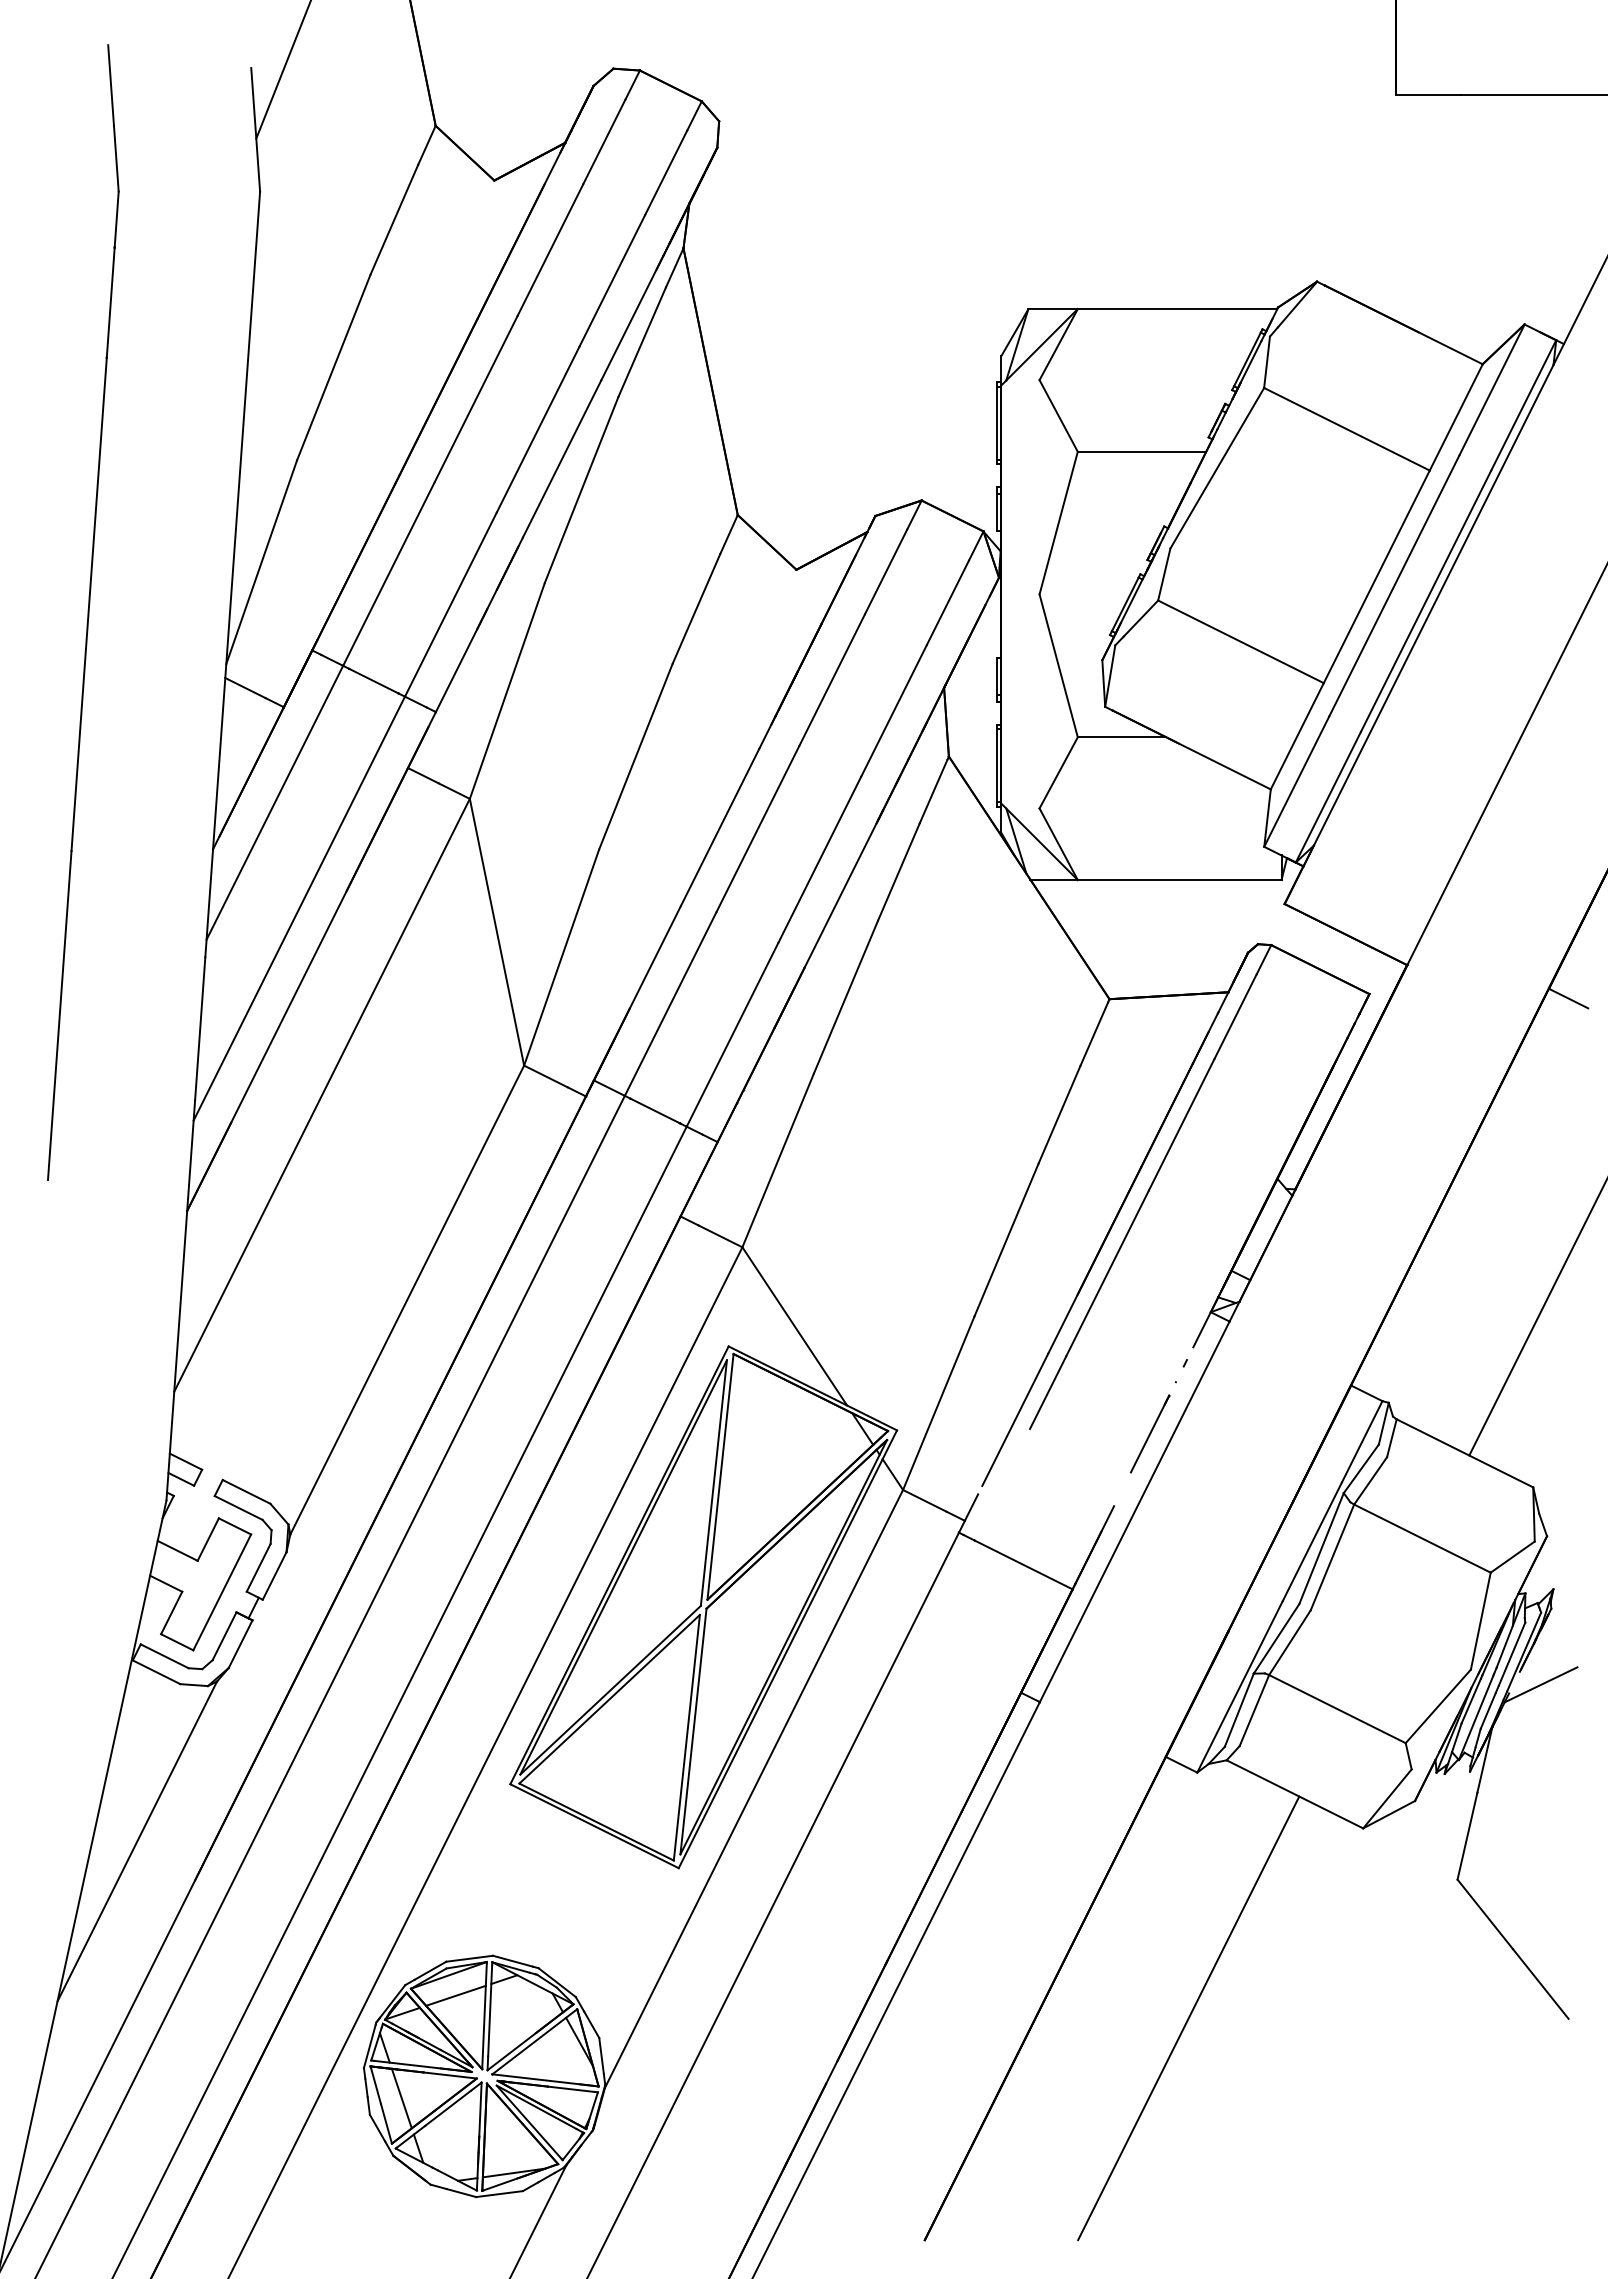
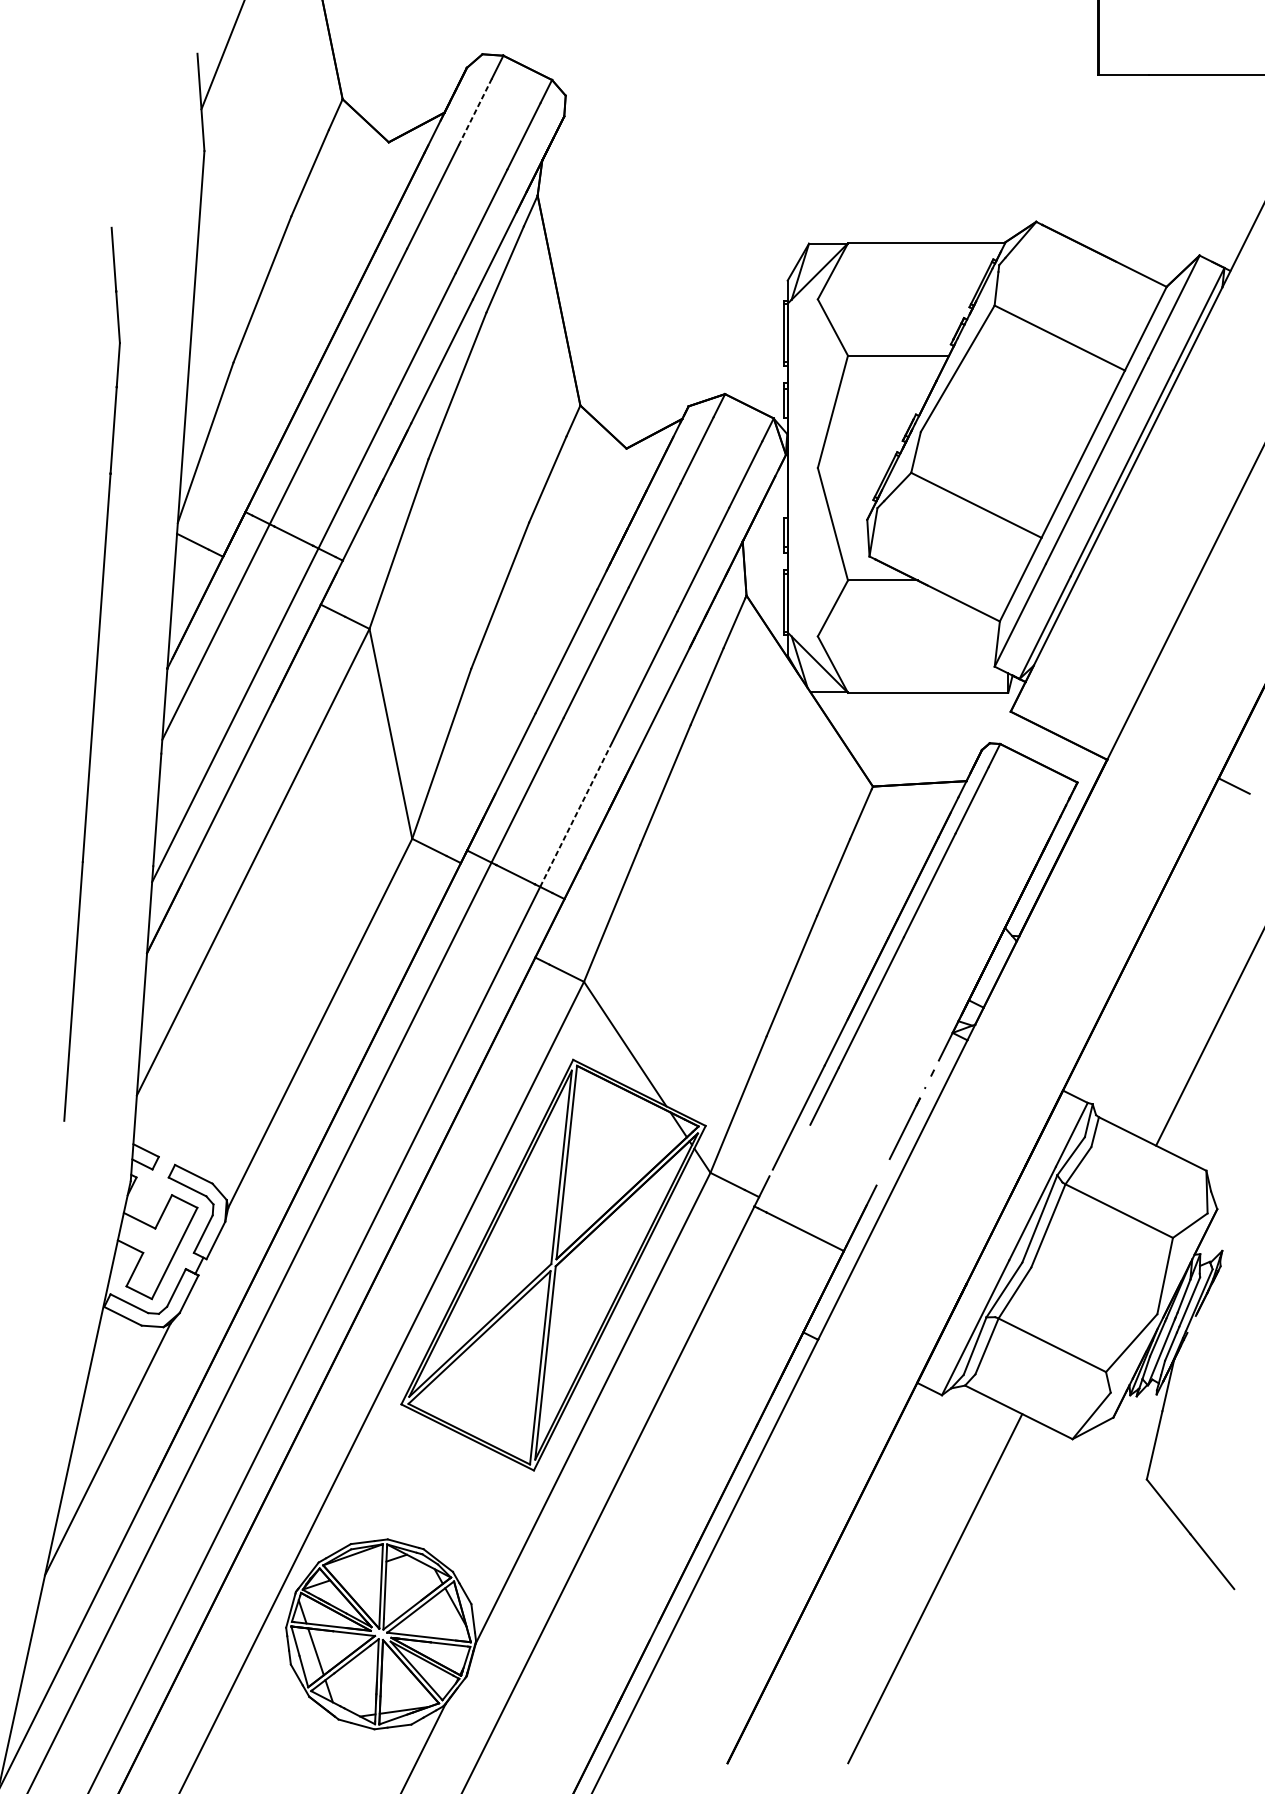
line: (604, 142) -> (475, 112), solid -> dashed
part: (83, 612) -> (92, 674), moved
line: (732, 1034) -> (576, 814), solid -> dashed
line: (1540, 1684) -> (1212, 1325), removed
line: (455, 1995) -> (358, 1570), removed

